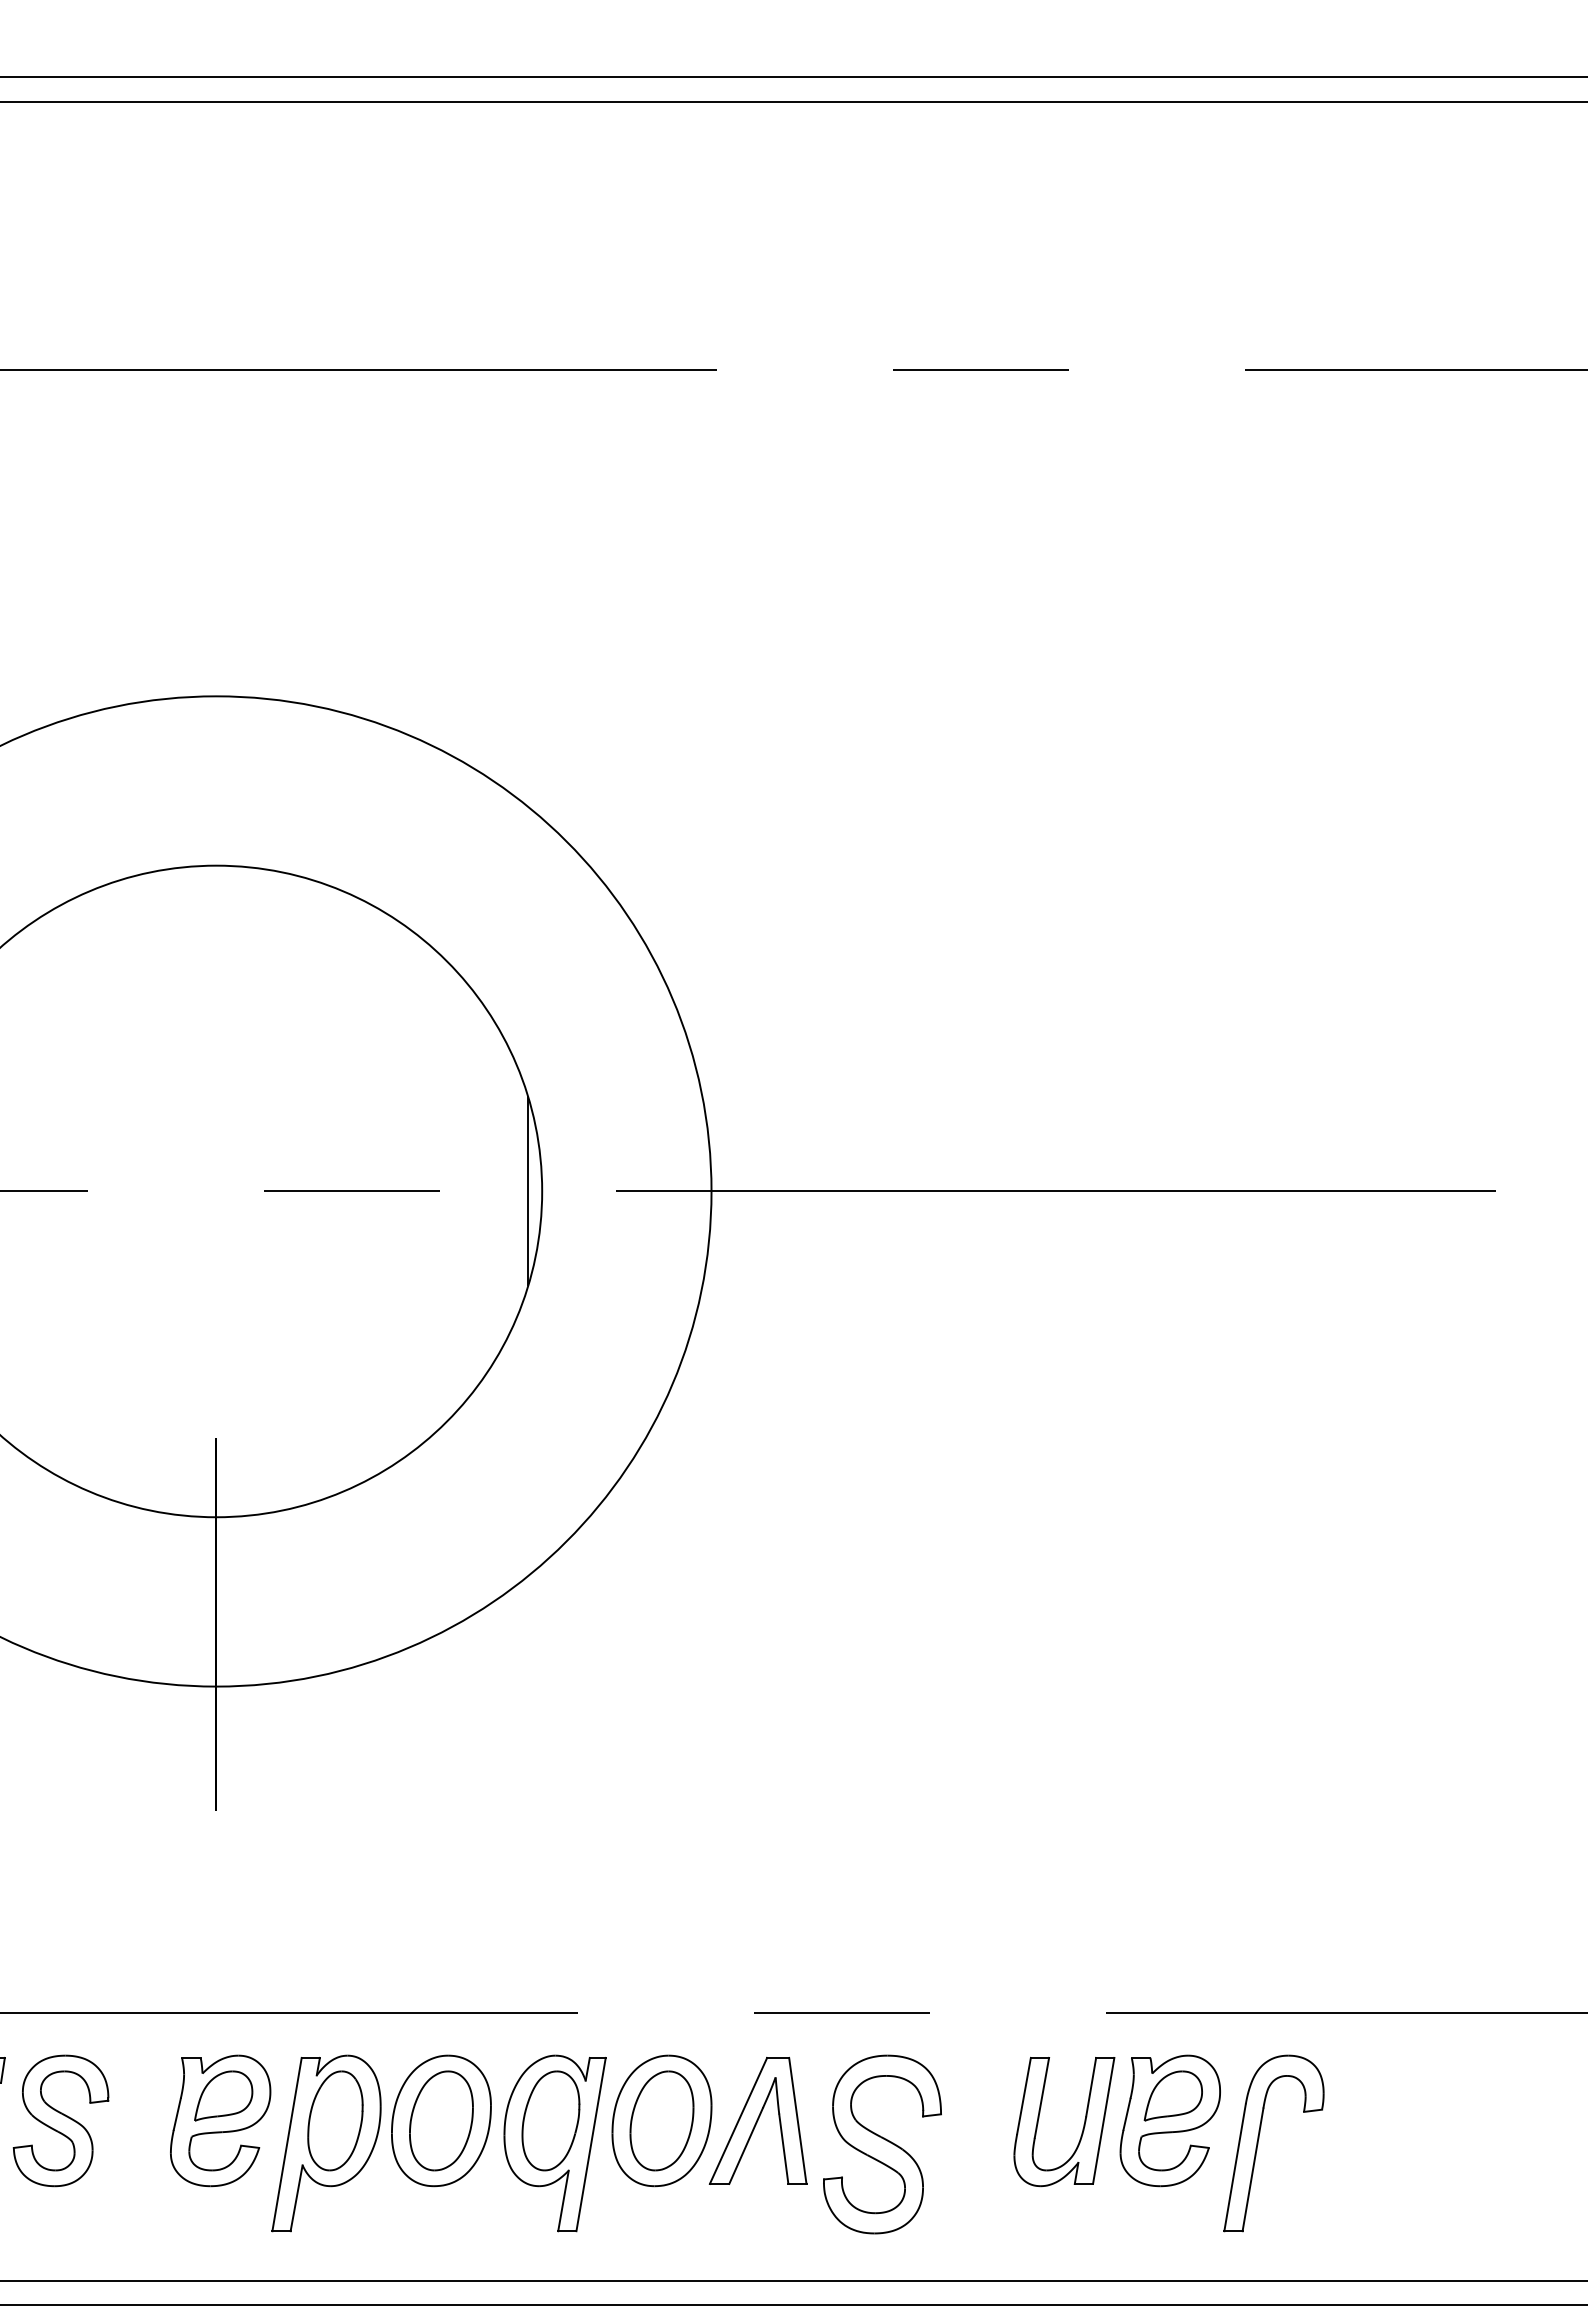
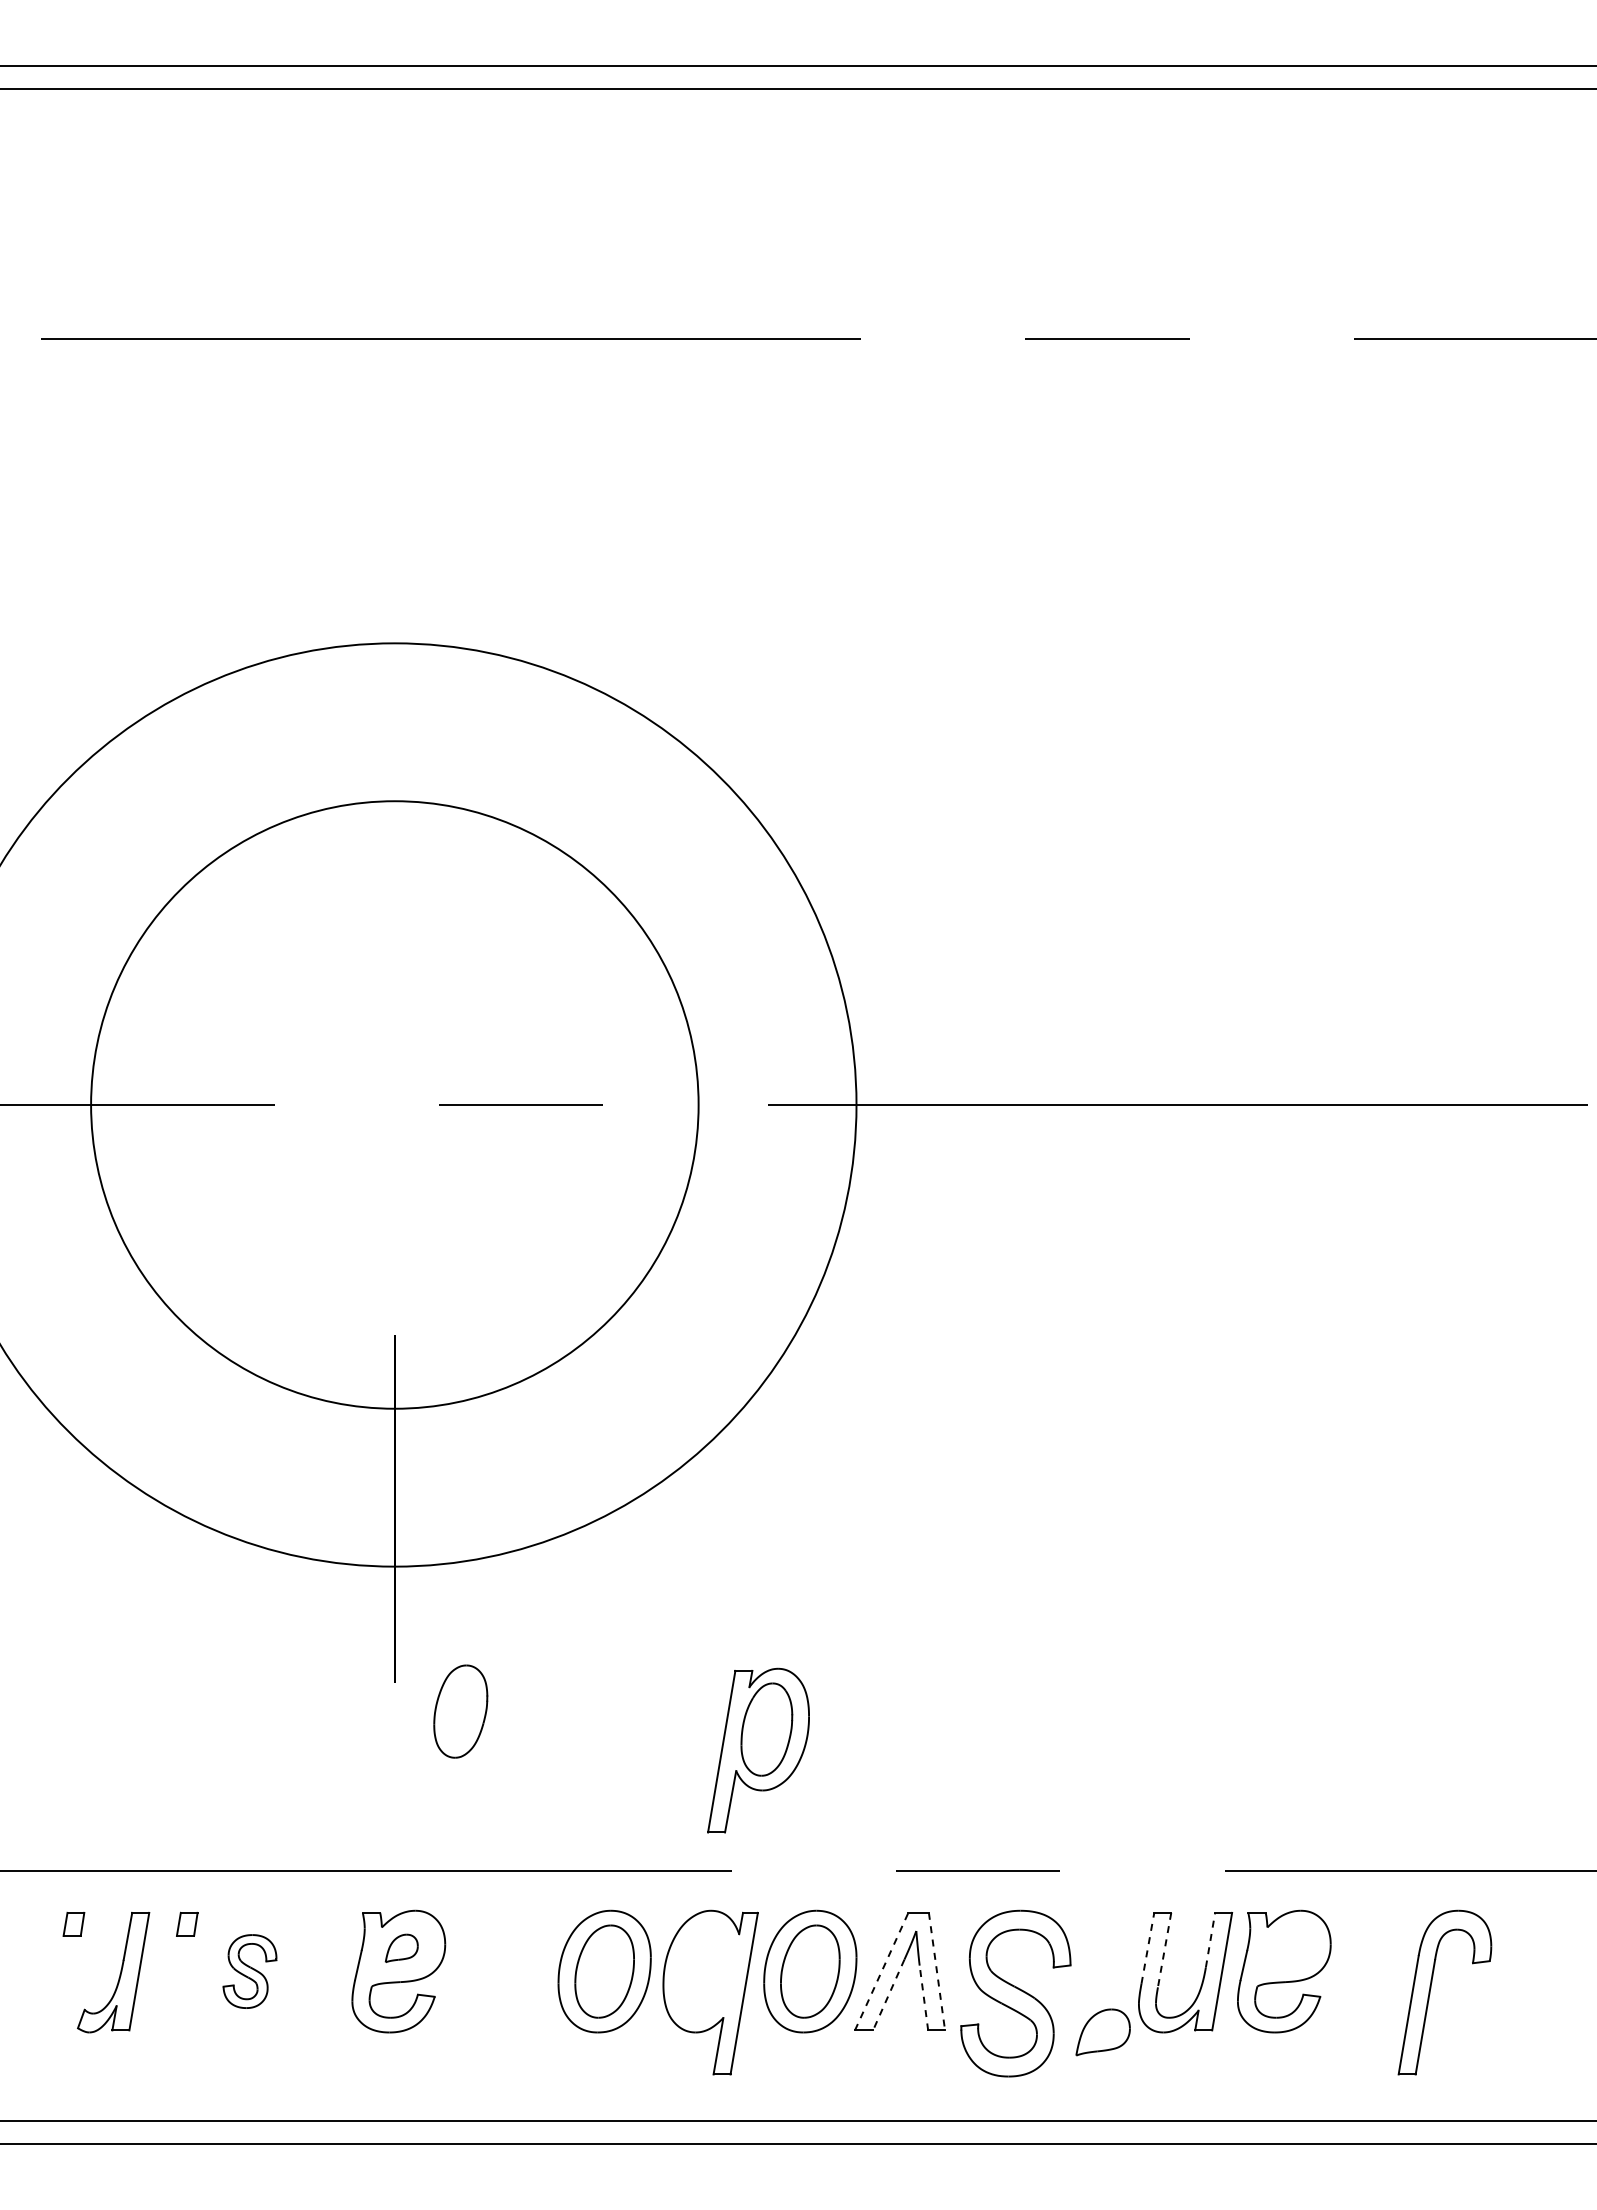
line: (528, 1190) -> (685, 1104), removed
line: (1091, 2087) -> (1210, 1940), solid -> dashed
line: (1023, 2095) -> (1147, 1947), solid -> dashed
part: (223, 2096) -> (401, 1948), size x0.6
part: (1172, 2096) -> (1102, 2032), moved
line: (1041, 2098) -> (1164, 1950), solid -> dashed
part: (60, 2120) -> (249, 1971), size x0.6
part: (550, 2120) -> (460, 1711), moved
line: (738, 2120) -> (881, 1971), solid -> dashed
line: (798, 2121) -> (937, 1972), solid -> dashed
part: (1259, 2139) -> (1431, 1988), moved
part: (326, 2143) -> (758, 1750), moved
line: (745, 2146) -> (888, 1995), solid -> dashed
line: (783, 2149) -> (923, 1998), solid -> dashed

